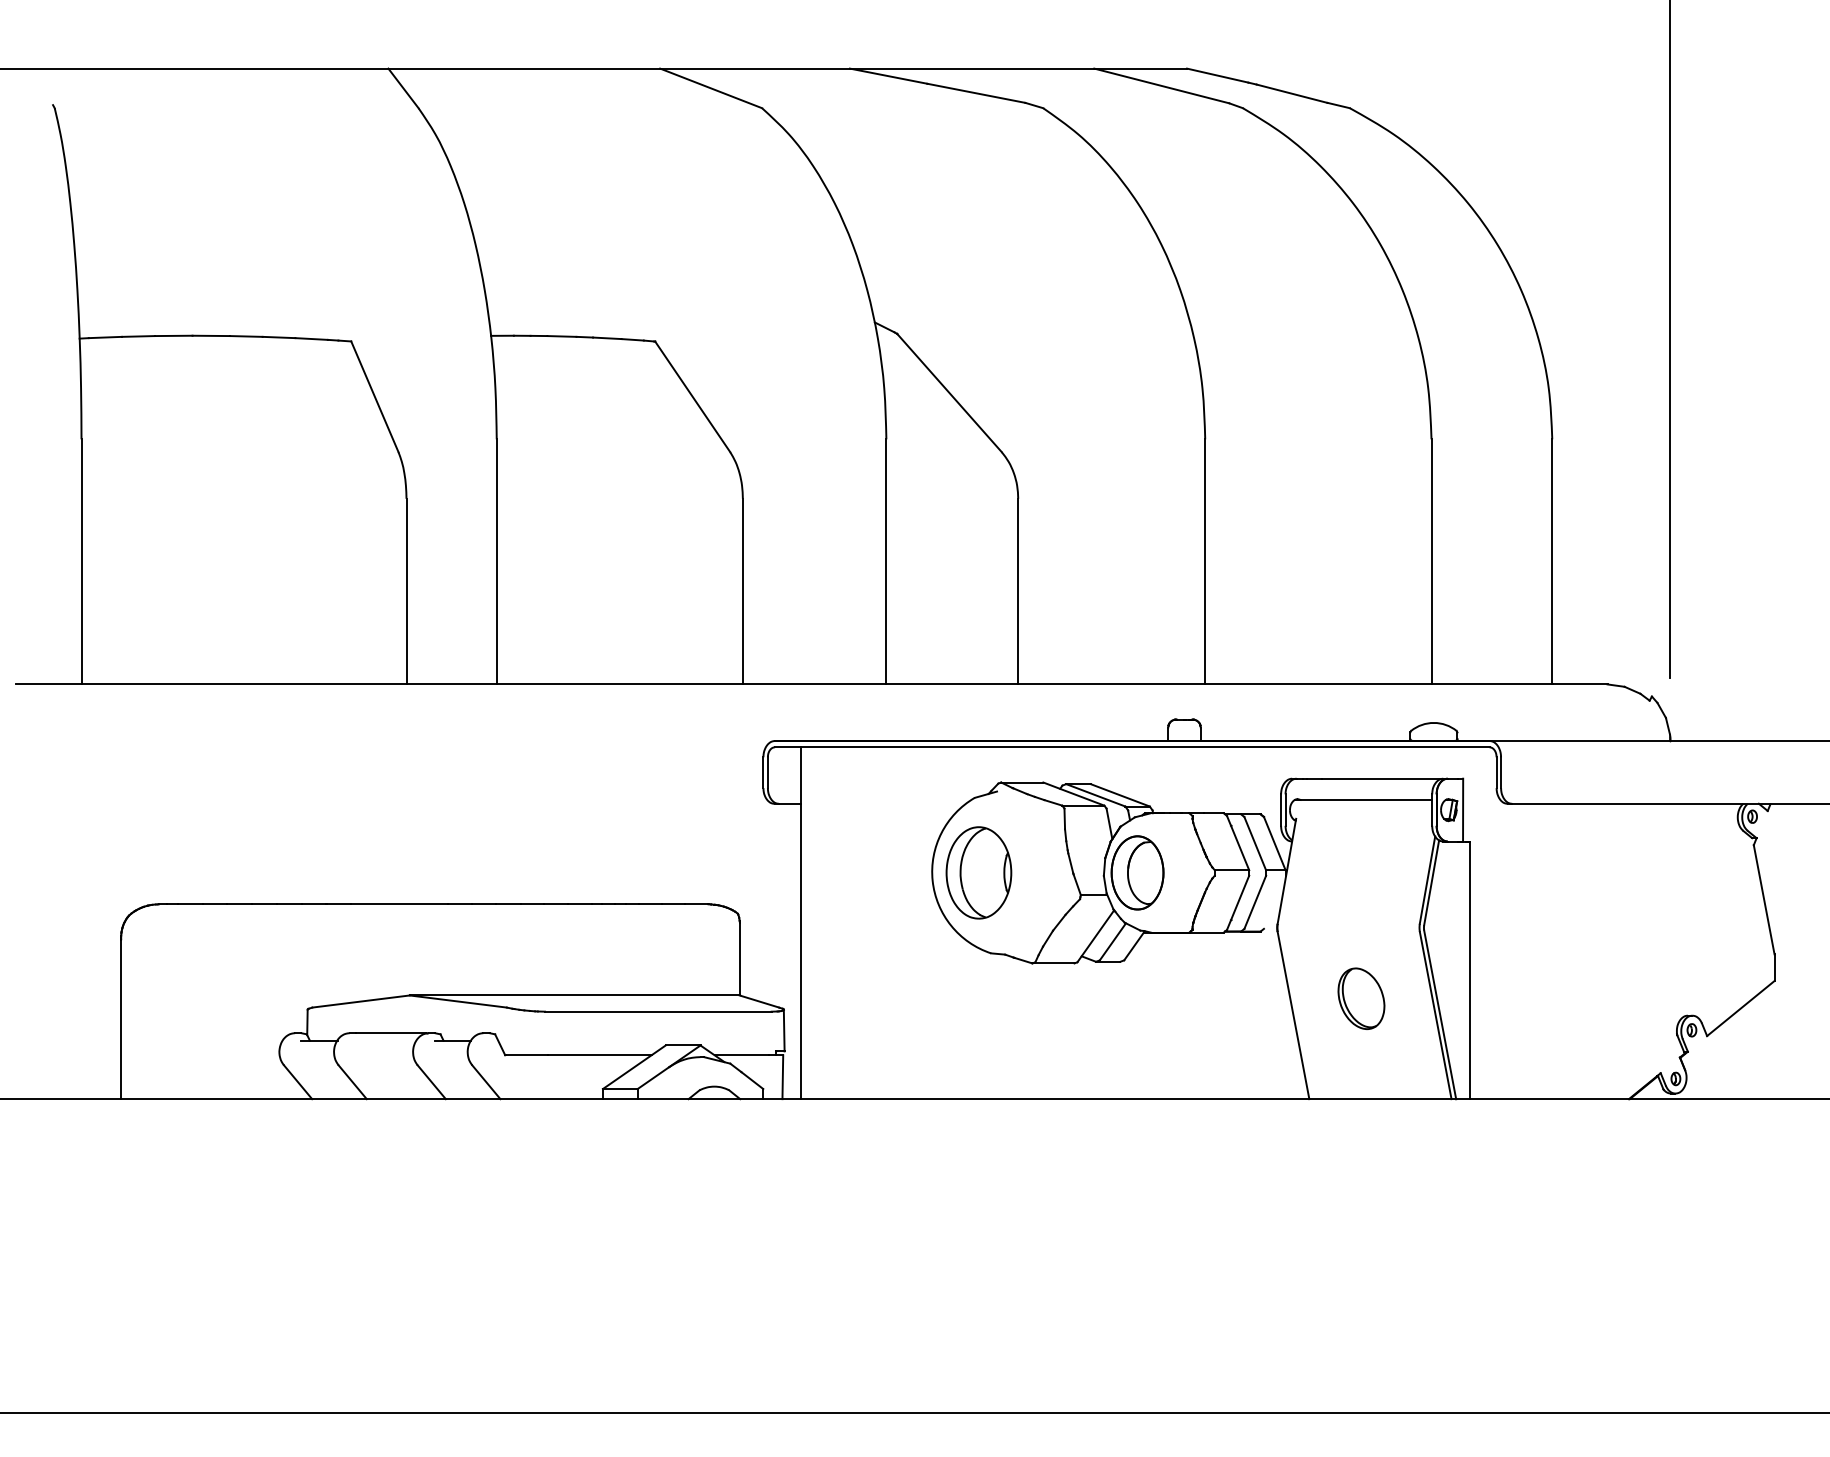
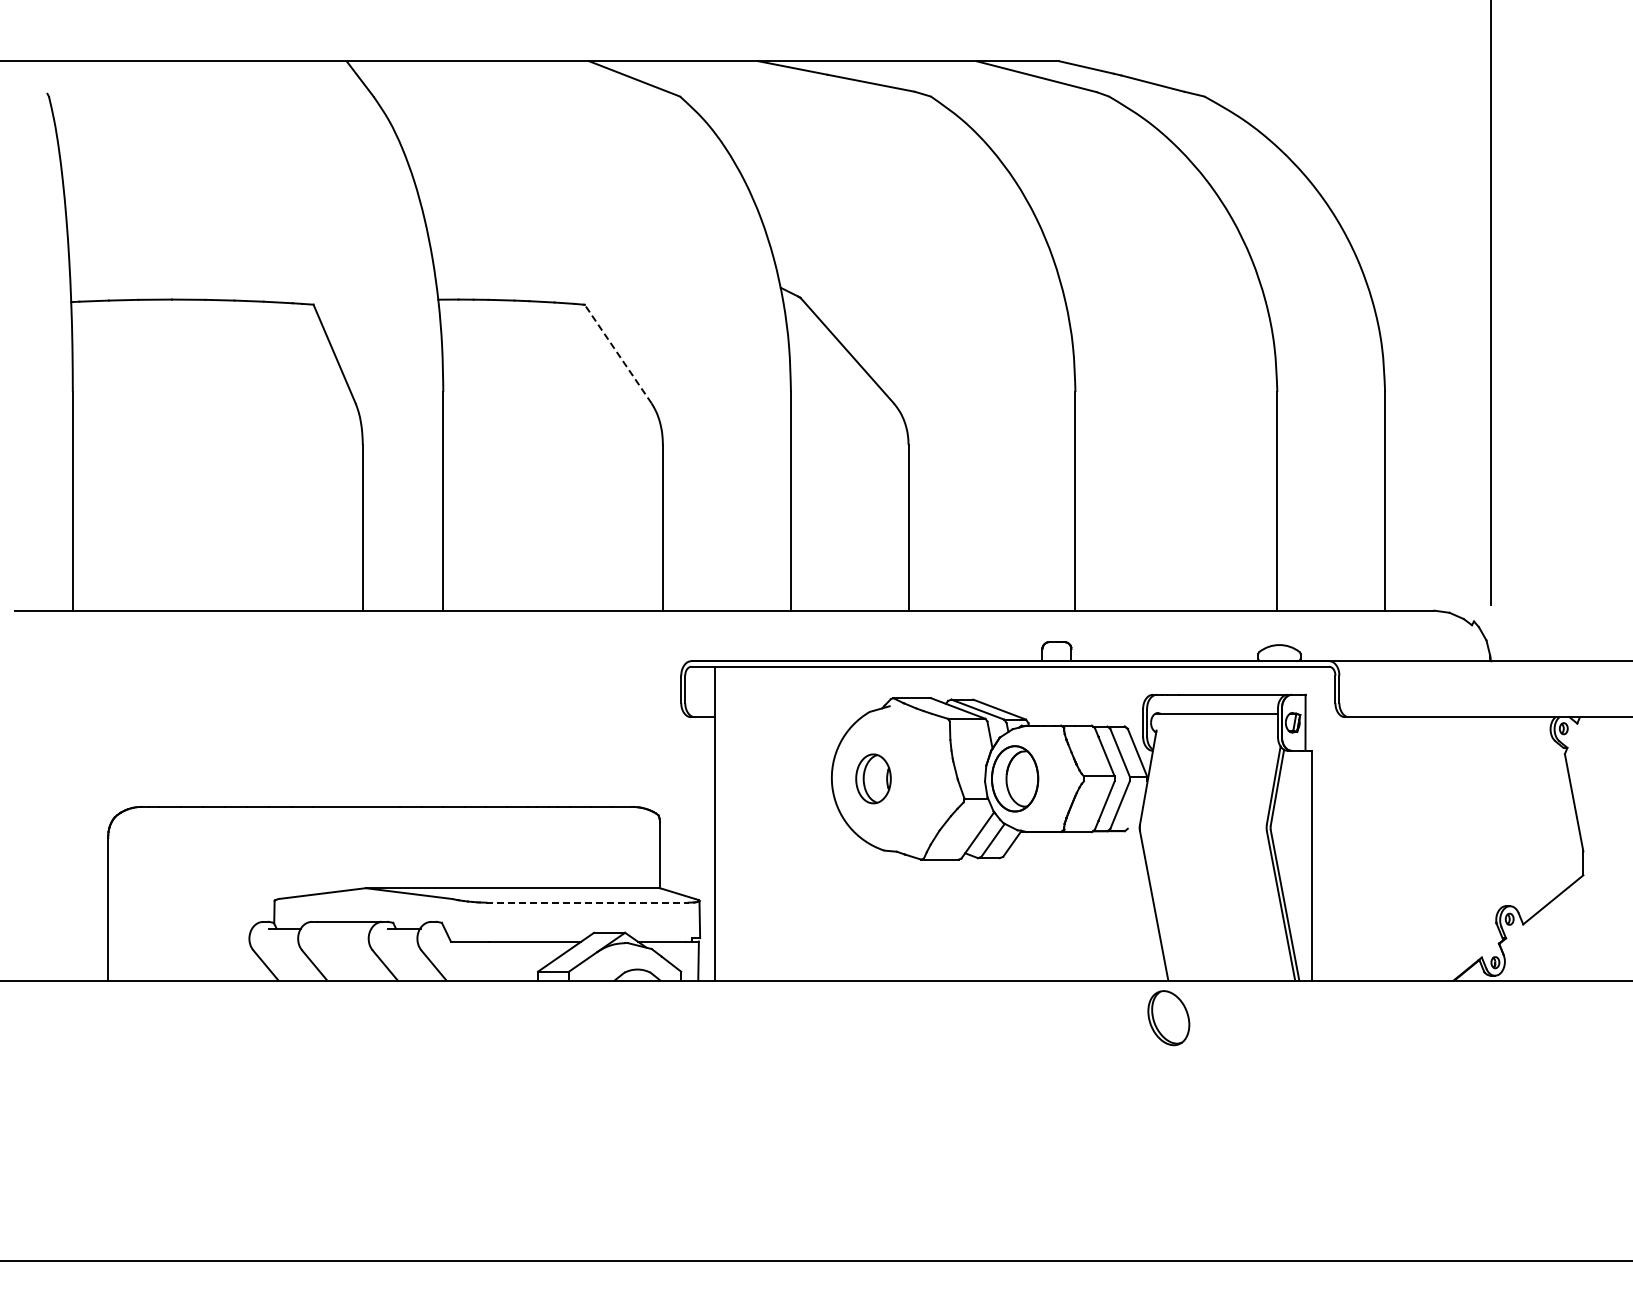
line: (693, 397) -> (618, 354), solid -> dashed
part: (978, 872) -> (873, 778), size x0.6
part: (1361, 999) -> (1168, 1018), moved
line: (658, 1011) -> (587, 902), solid -> dashed

